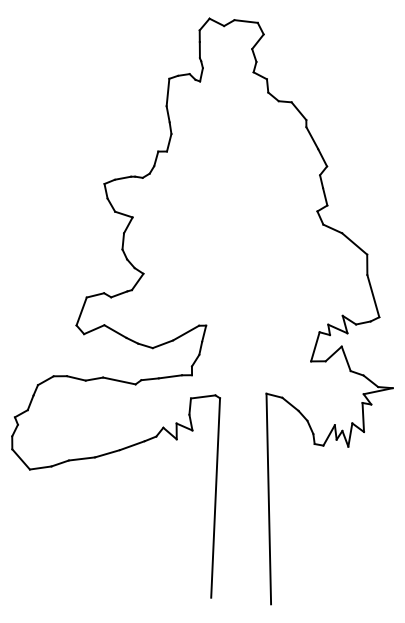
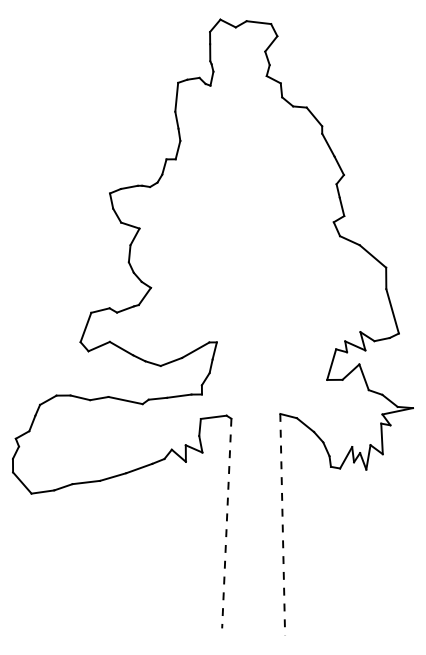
line: (215, 497) -> (226, 523), solid -> dashed
line: (268, 499) -> (282, 525), solid -> dashed

